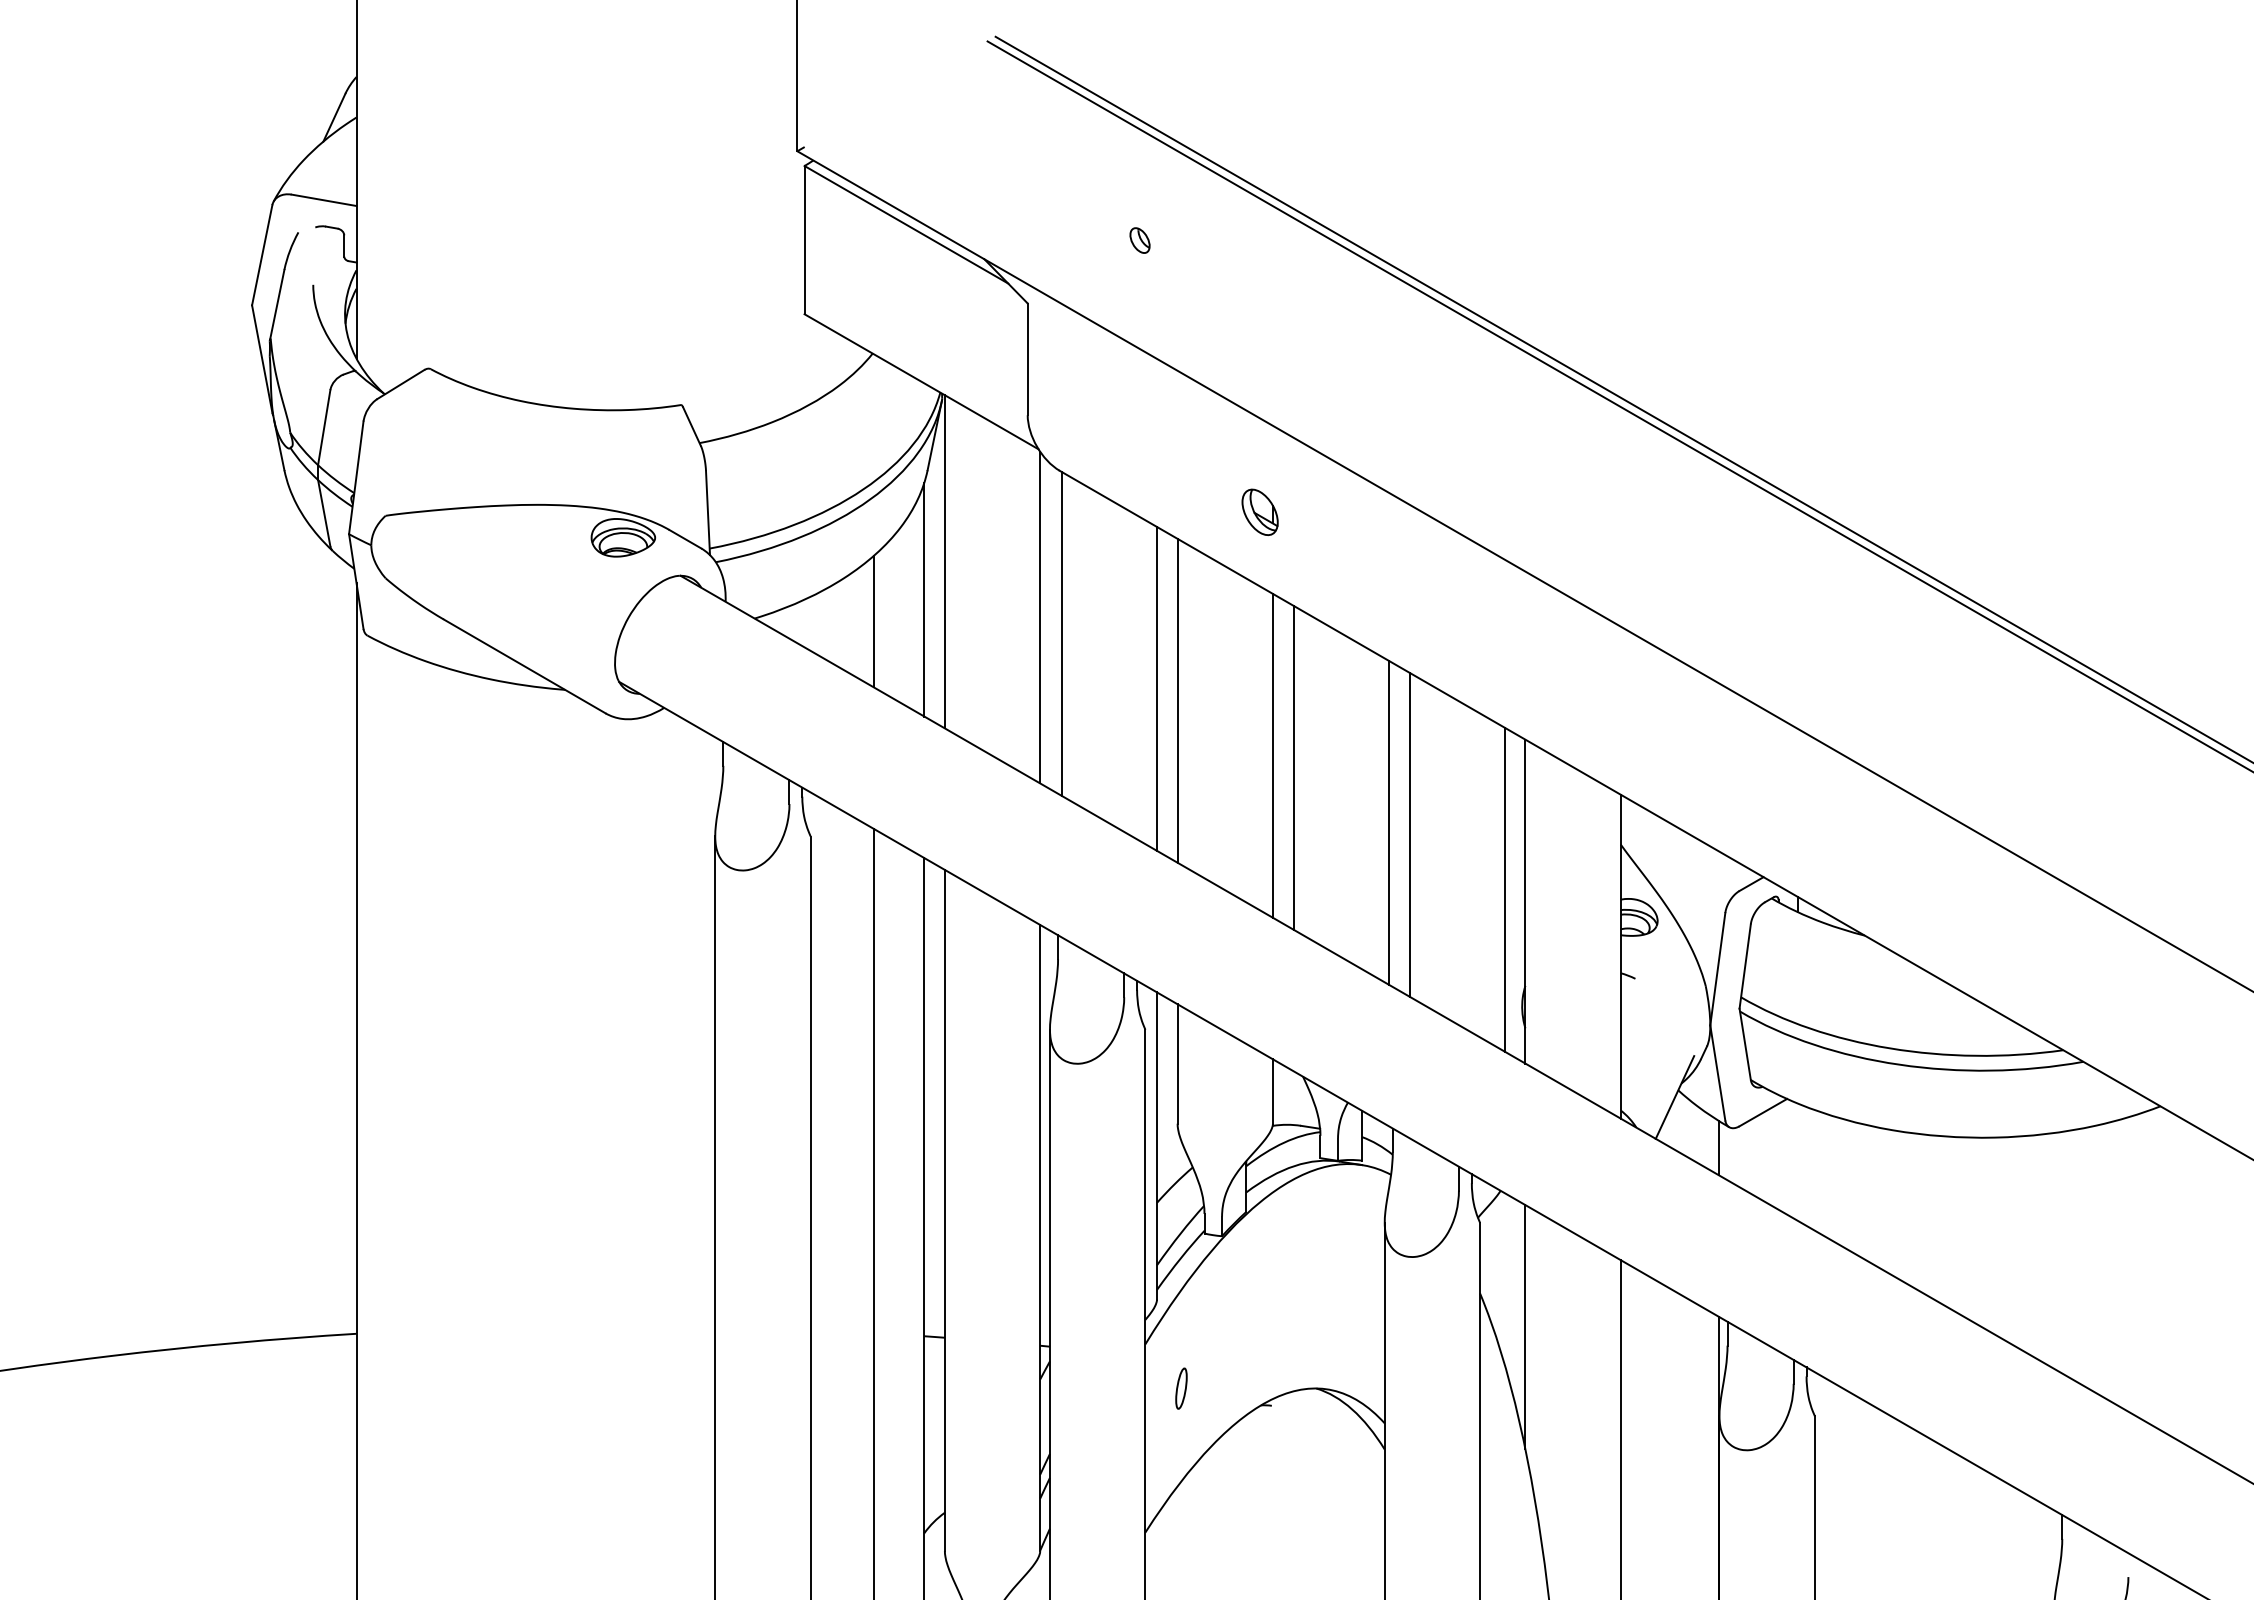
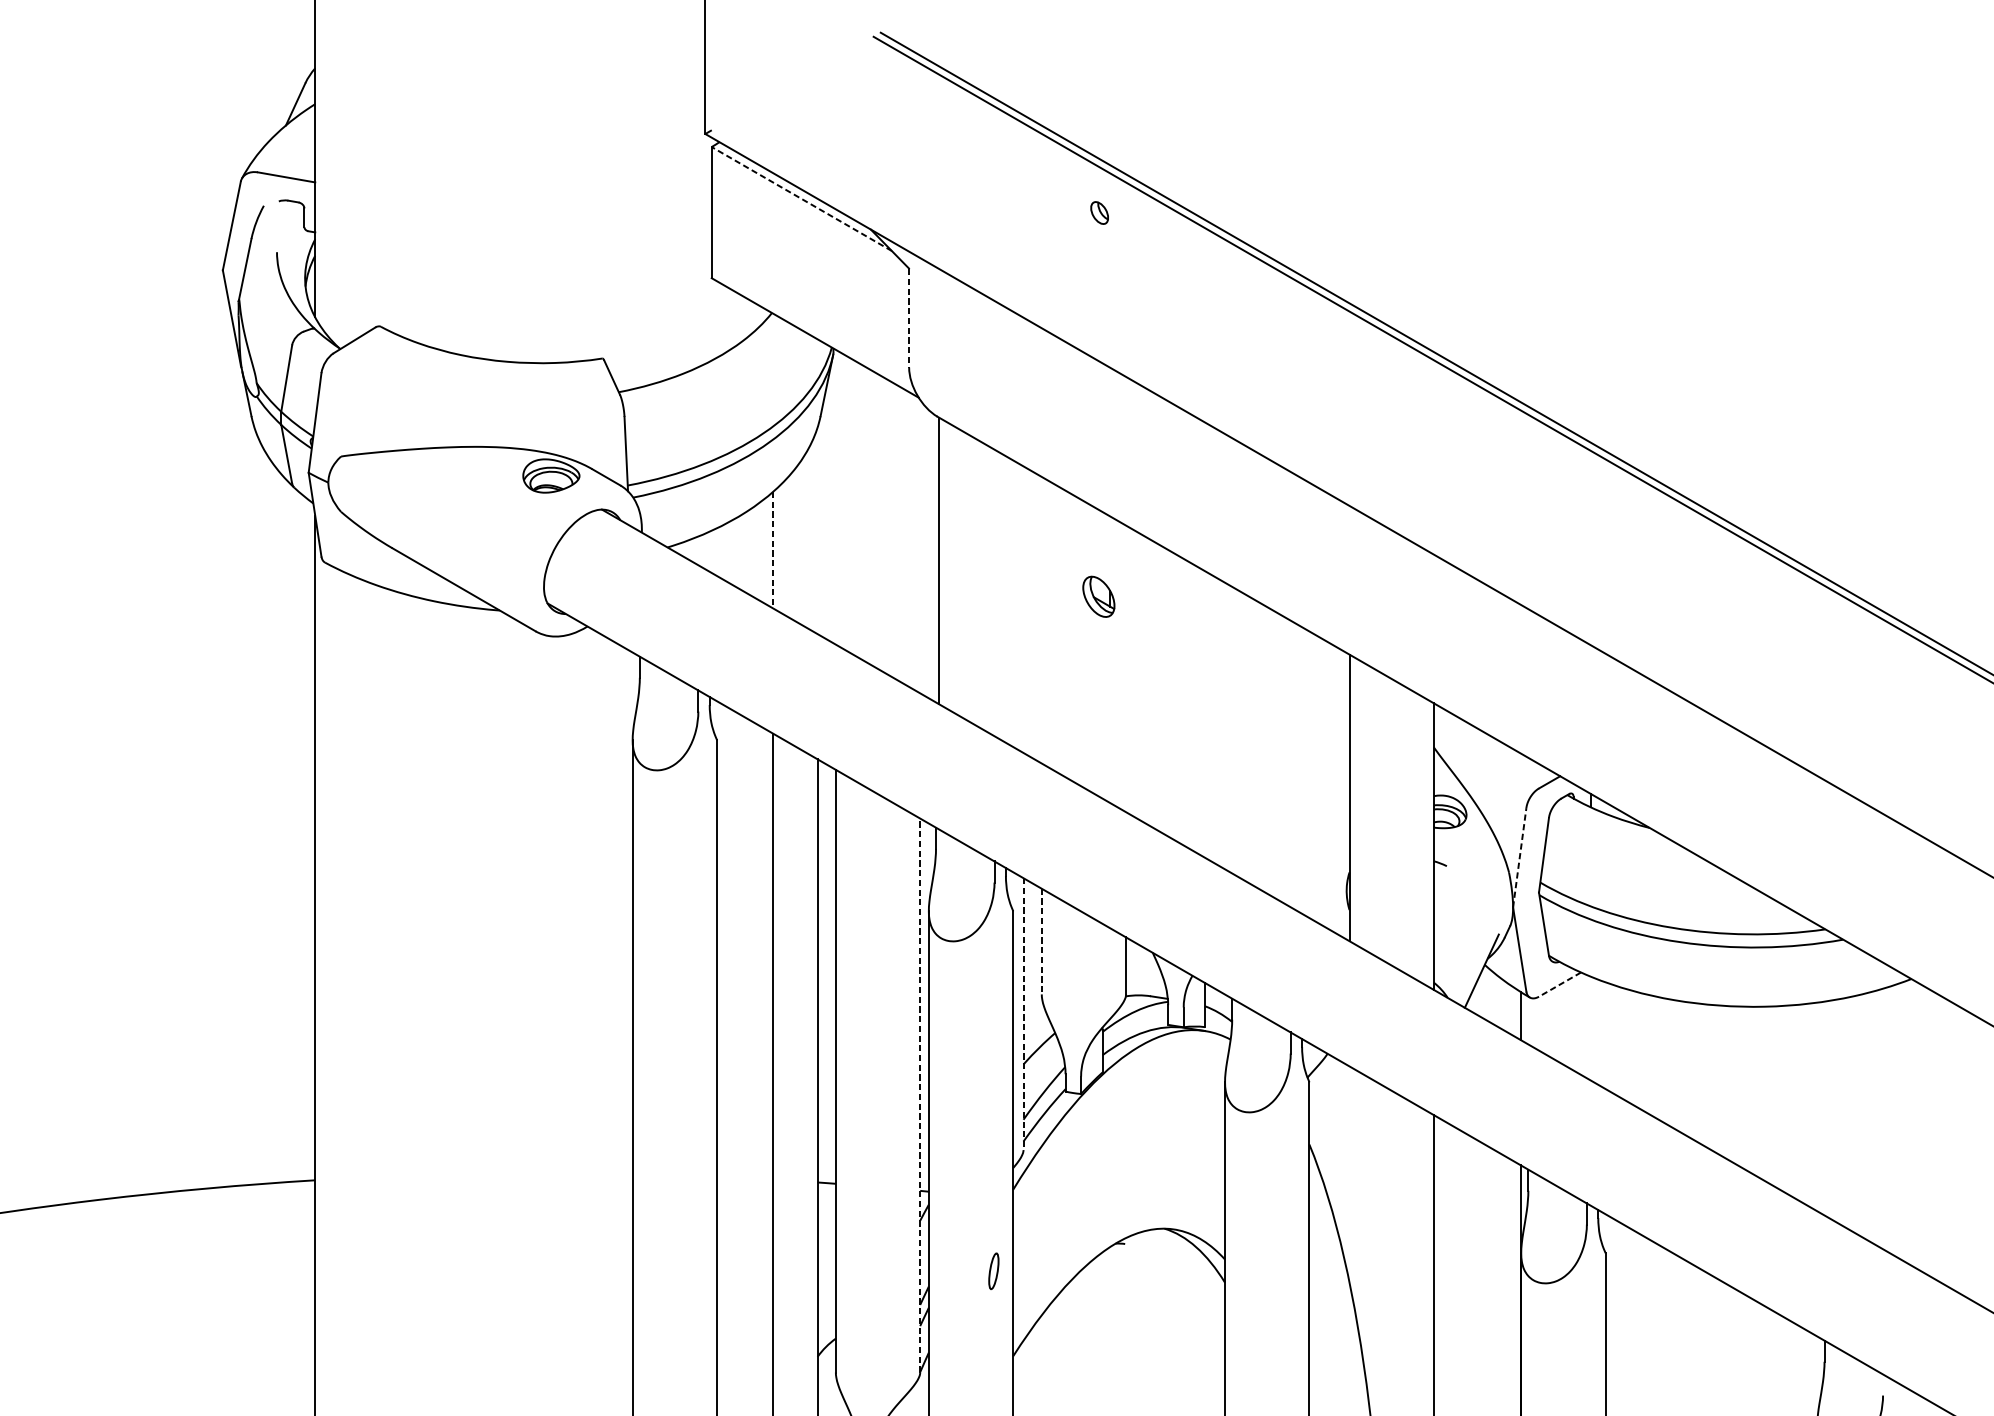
line: (906, 224) -> (801, 198), solid -> dashed
part: (1139, 240) -> (1099, 212), moved
line: (1027, 359) -> (908, 318), solid -> dashed
part: (1259, 511) -> (1098, 596), moved
line: (944, 561) -> (835, 496), removed
line: (924, 599) -> (817, 530), removed
line: (1040, 617) -> (920, 546), removed
line: (873, 621) -> (772, 550), solid -> dashed
line: (1156, 688) -> (1023, 609), removed
line: (1177, 700) -> (1041, 619), removed
line: (1272, 755) -> (1125, 668), removed
line: (1293, 767) -> (1144, 679), removed
line: (1388, 822) -> (1228, 727), removed
line: (1409, 834) -> (1246, 738), removed
line: (1504, 889) -> (1331, 787), removed
line: (1717, 969) -> (1519, 857), solid -> dashed
line: (1177, 1063) -> (1041, 941), solid -> dashed
line: (1762, 1112) -> (1559, 984), solid -> dashed
line: (1156, 1146) -> (1023, 1014), solid -> dashed
line: (1040, 1237) -> (920, 1095), solid -> dashed
line: (1525, 1327) -> (1349, 1174), removed
part: (1181, 1388) -> (993, 1271), moved

